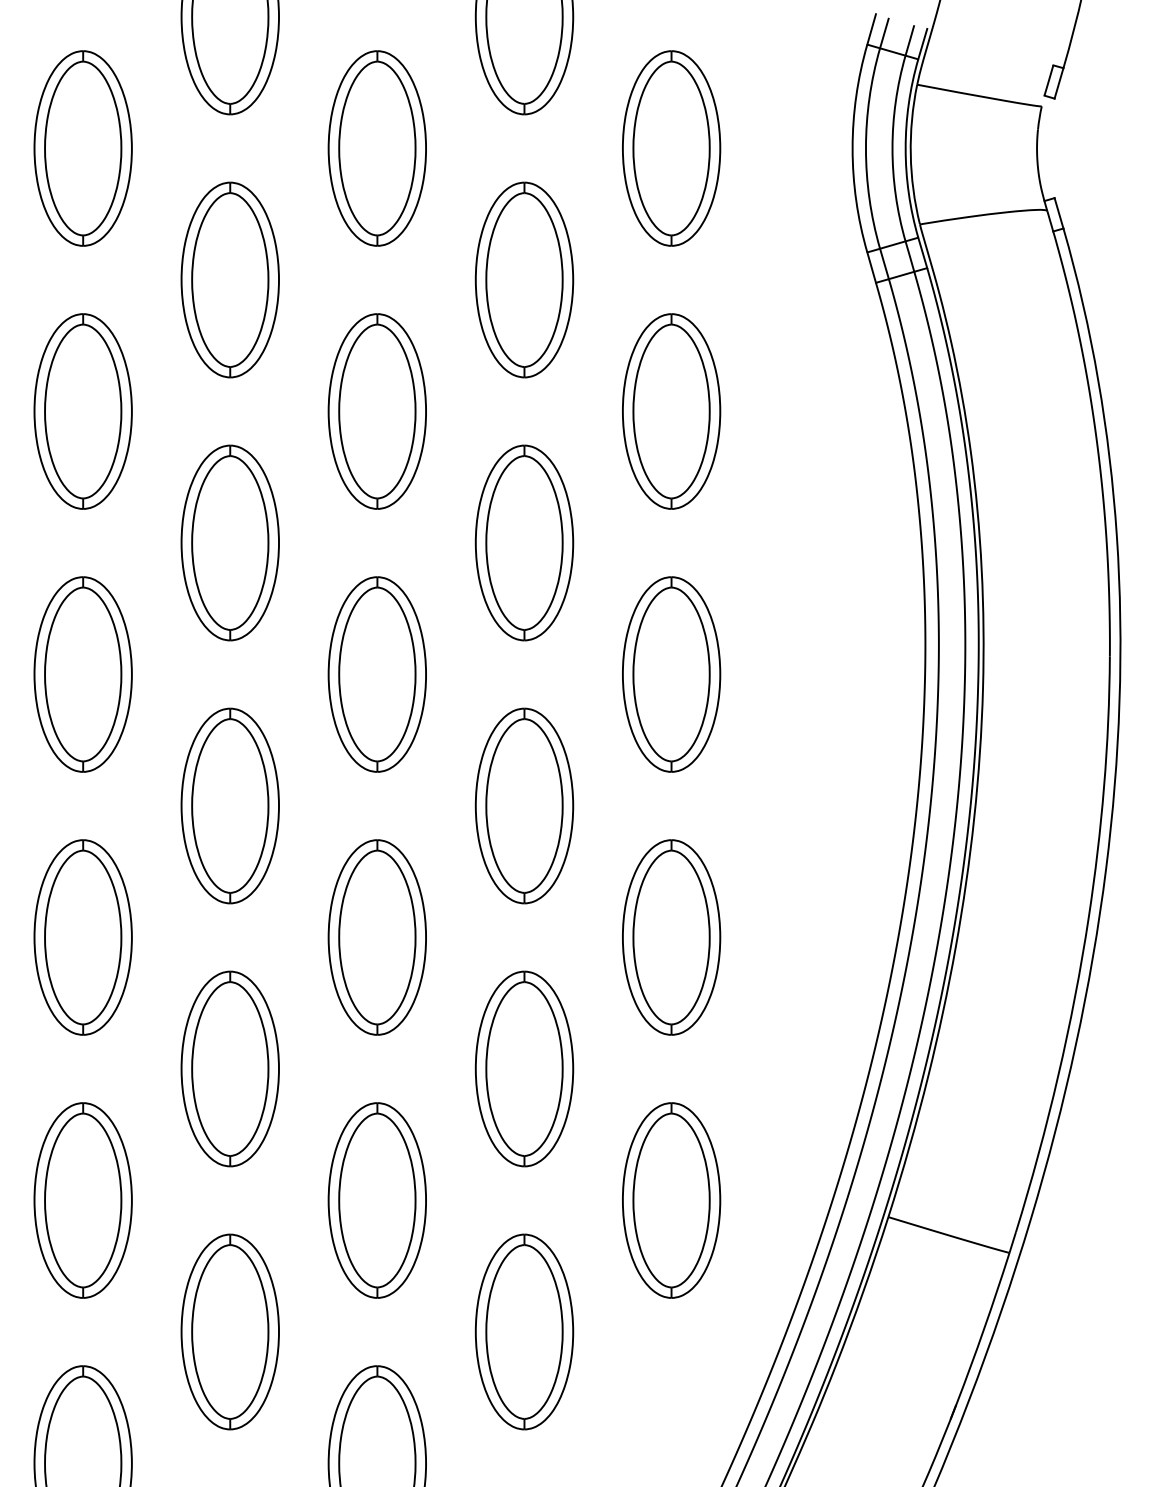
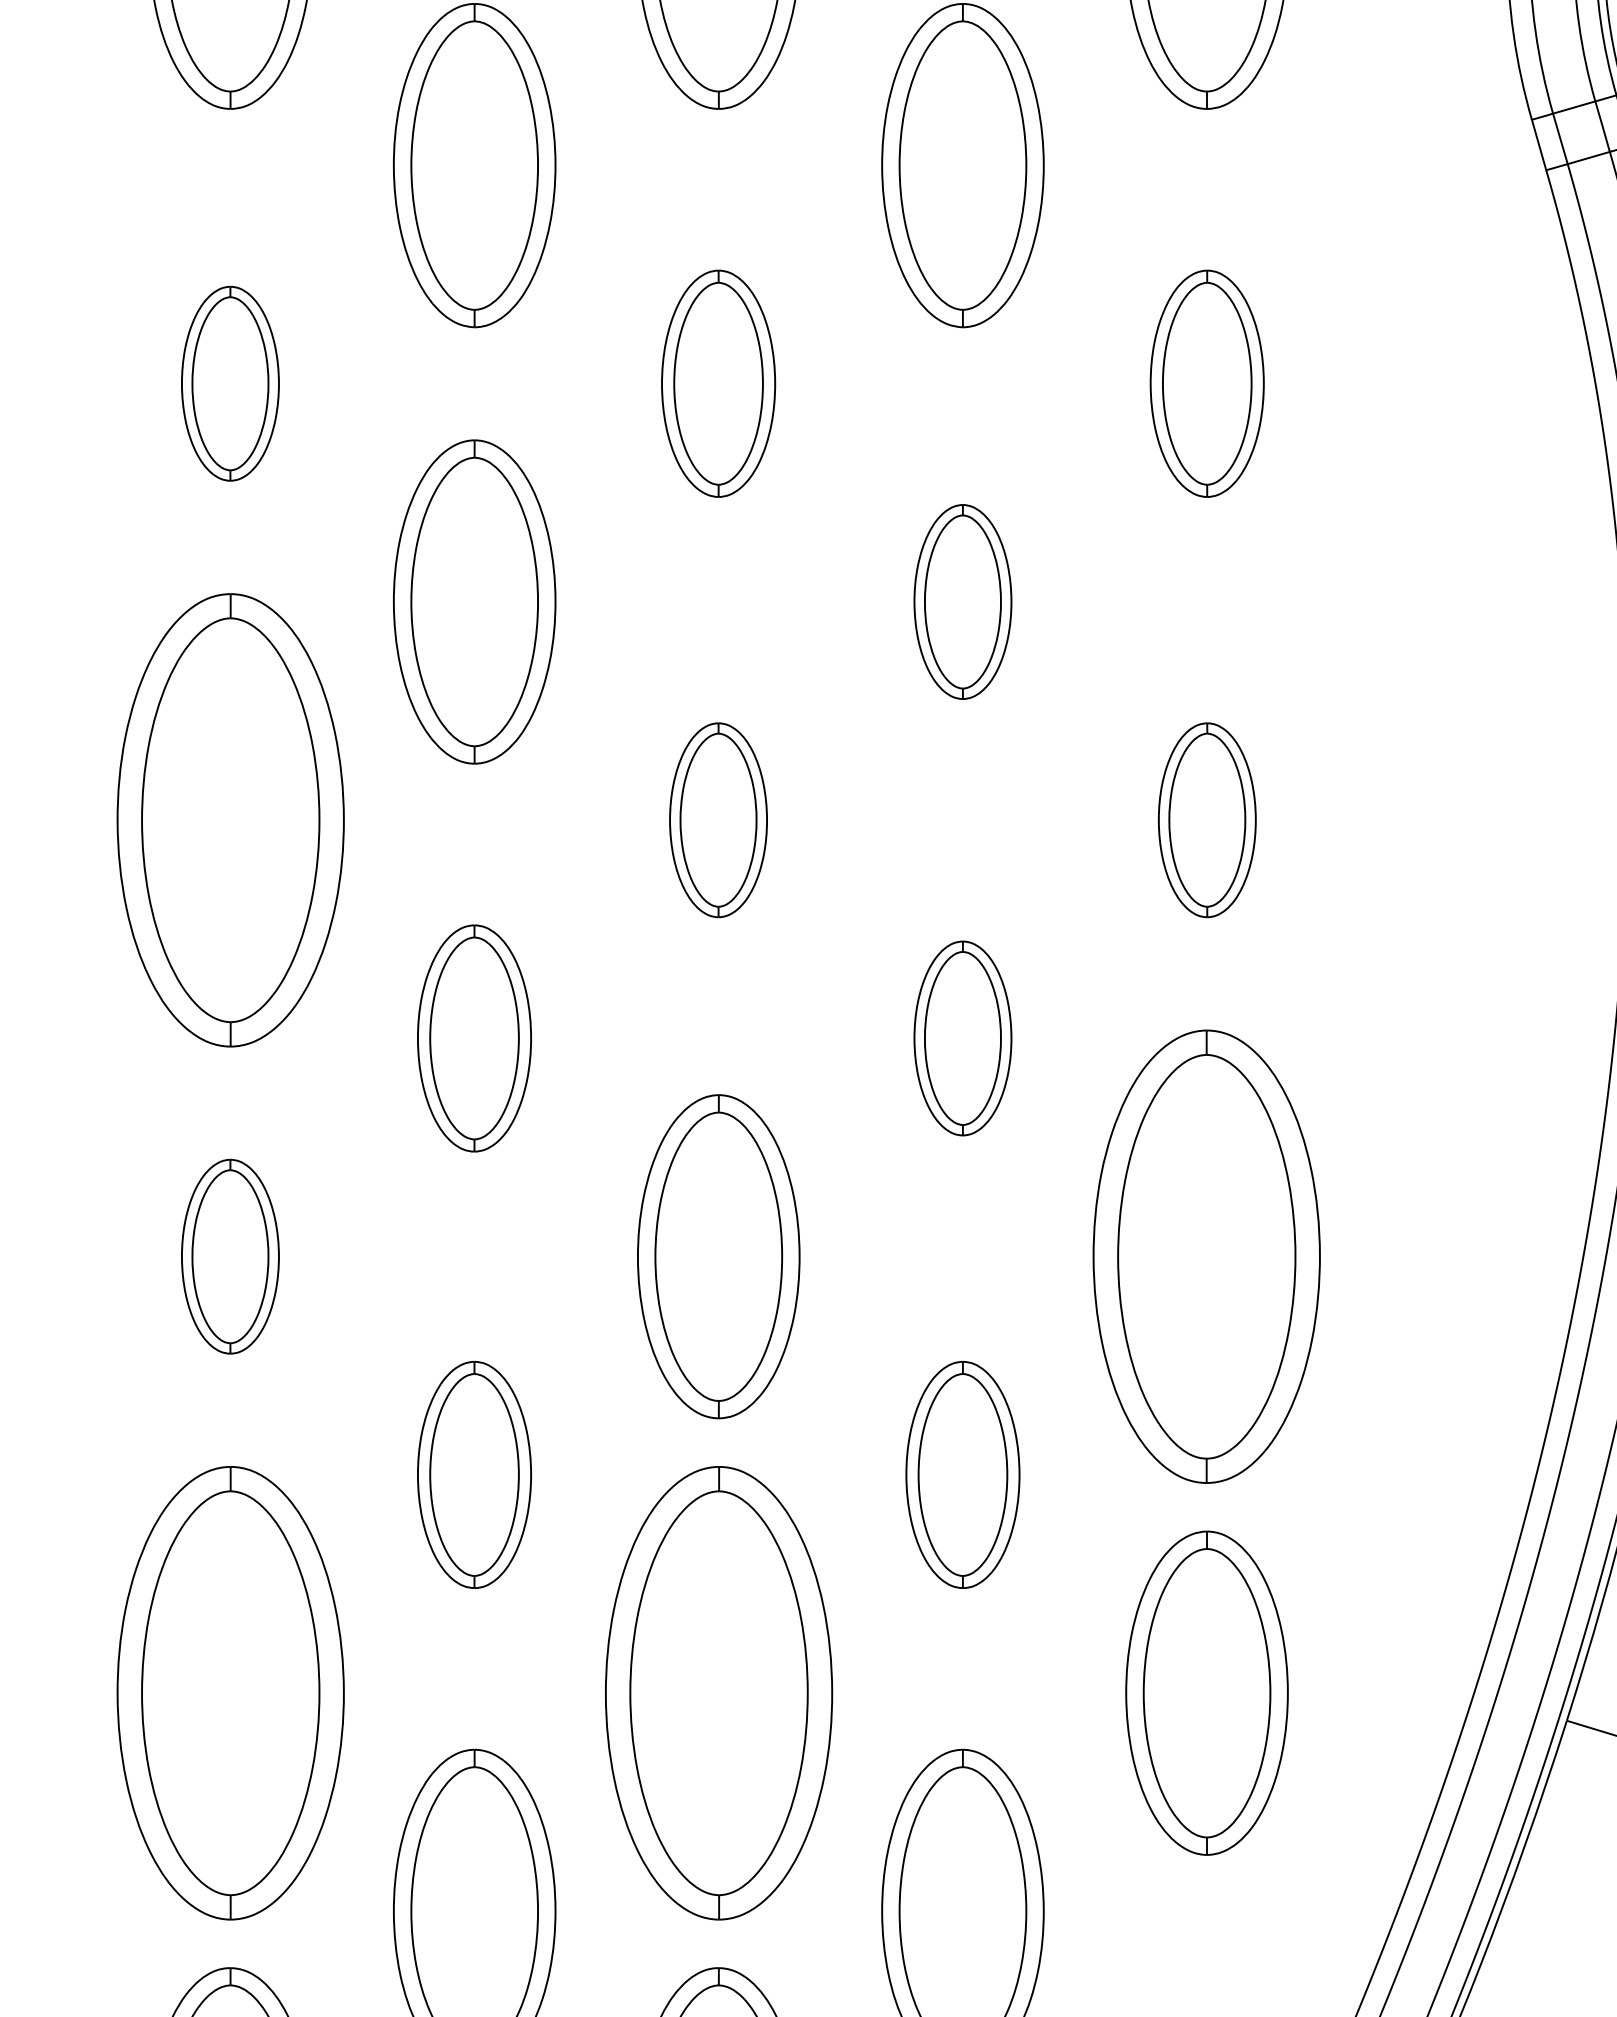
part: (82, 411) -> (229, 383), size x0.6
part: (376, 411) -> (717, 383), size x0.7
part: (671, 411) -> (1206, 383), size x0.7
part: (524, 542) -> (962, 601), size x0.6
part: (82, 674) -> (229, 820), size x1.4
part: (376, 674) -> (717, 820), size x0.6
part: (671, 674) -> (1206, 820), size x0.6
part: (229, 805) -> (473, 1037), size x0.7
part: (524, 805) -> (962, 1037), size x0.6
part: (82, 937) -> (229, 1256), size x0.6
part: (671, 937) -> (1206, 1256), size x1.4
part: (229, 1068) -> (473, 1474), size x0.7
part: (524, 1068) -> (962, 1474), size x0.7
part: (82, 1200) -> (229, 1693), size x1.4
part: (376, 1200) -> (717, 1693), size x1.4

